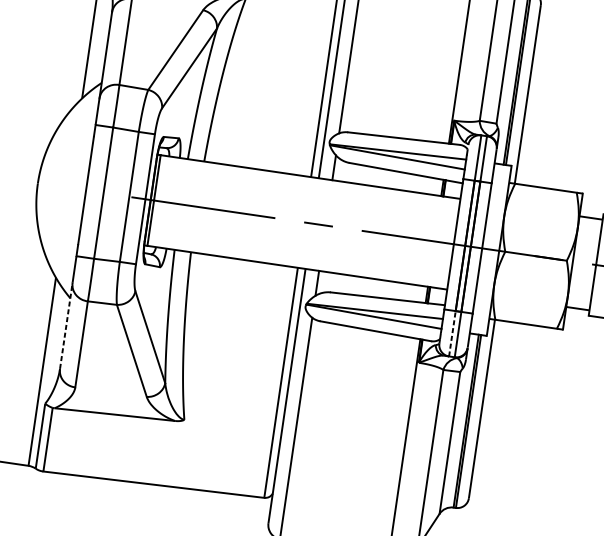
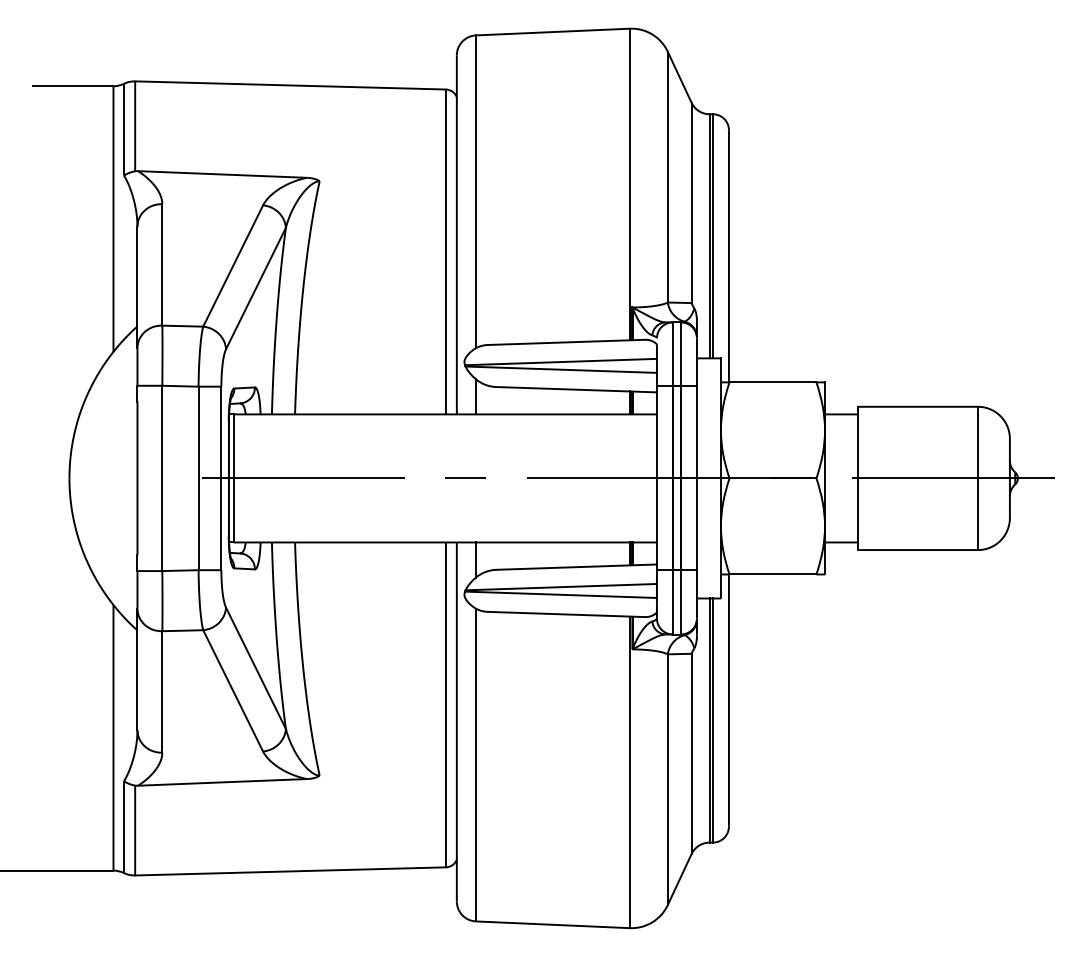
line: (66, 325) -> (137, 669), dashed -> solid
line: (452, 333) -> (672, 602), dashed -> solid

